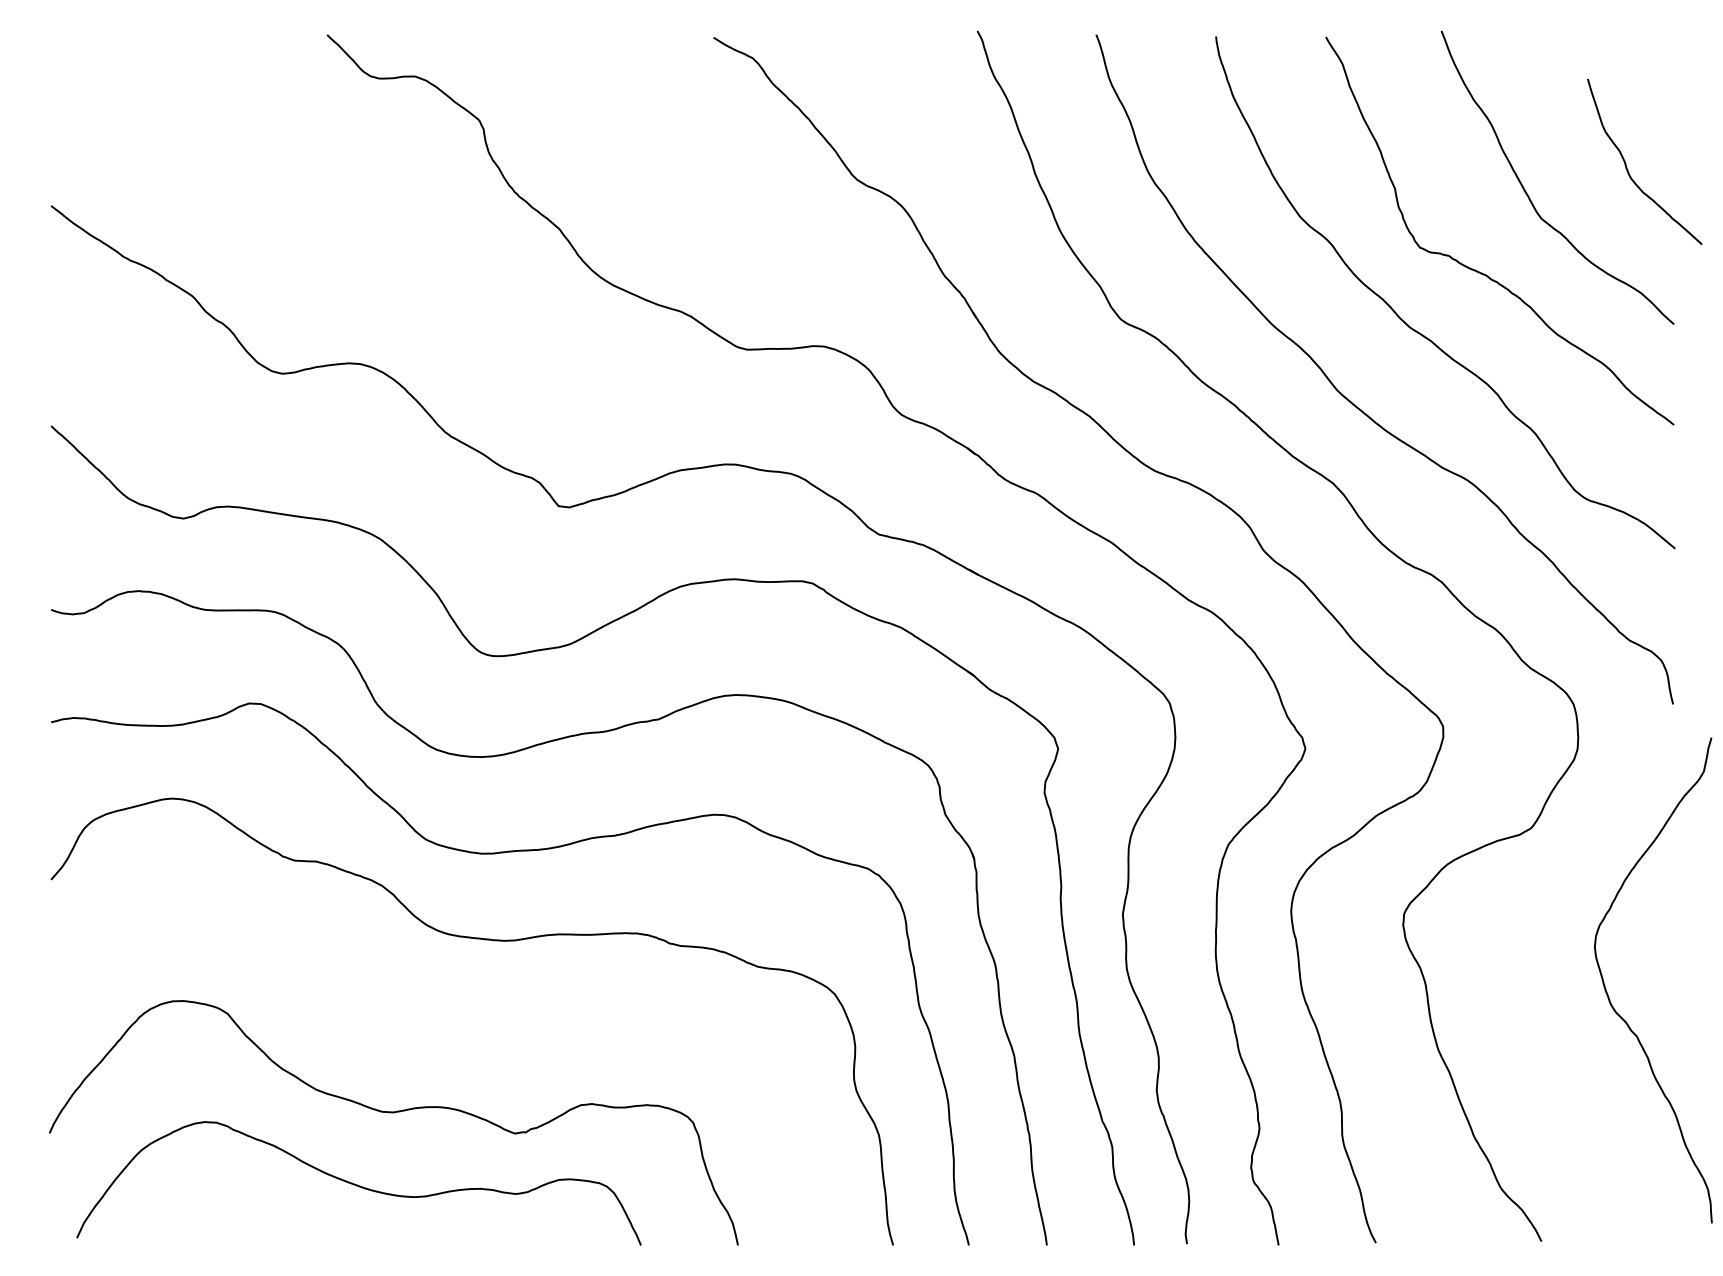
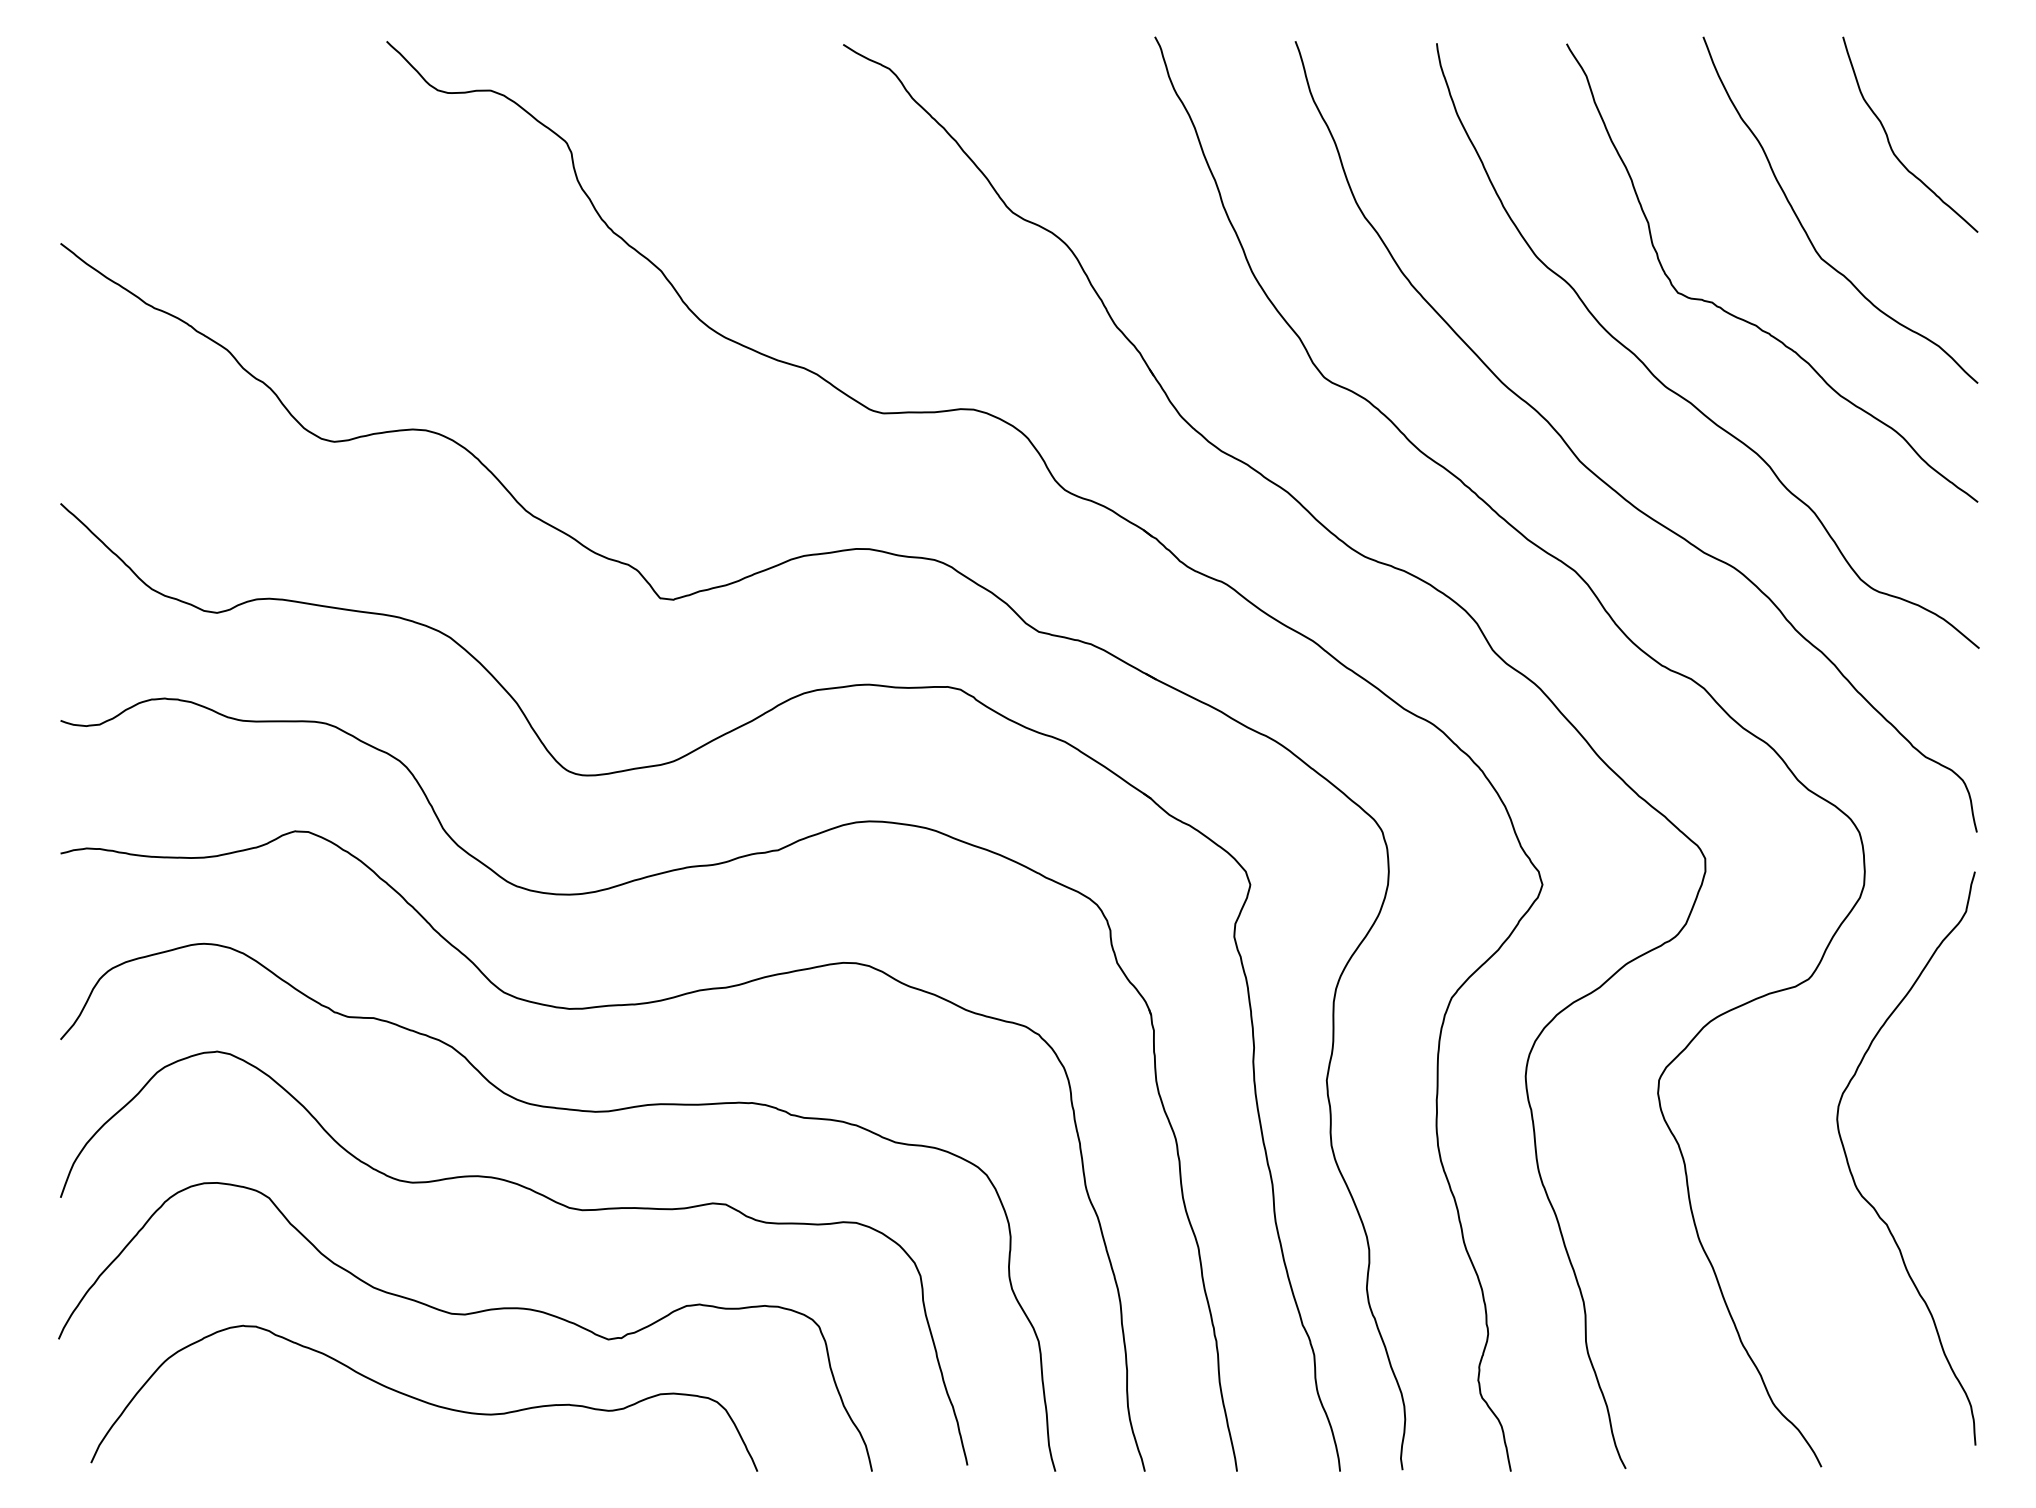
curve: (1627, 167) -> (1889, 141), moved
curve: (1608, 994) -> (1853, 1175), moved
curve: (460, 1013) -> (544, 1197), added

